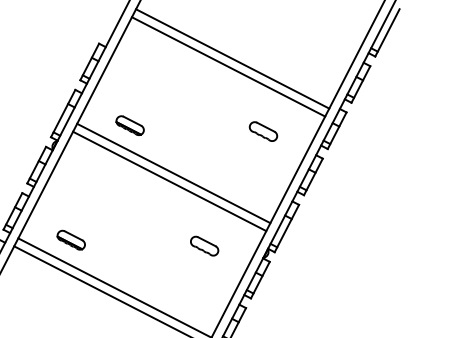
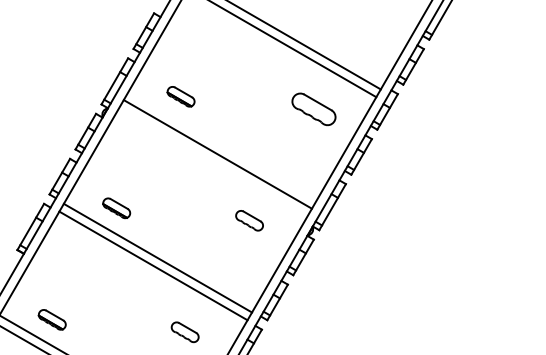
part: (262, 130) -> (313, 108), size x1.6
line: (173, 173) -> (222, 146), removed

